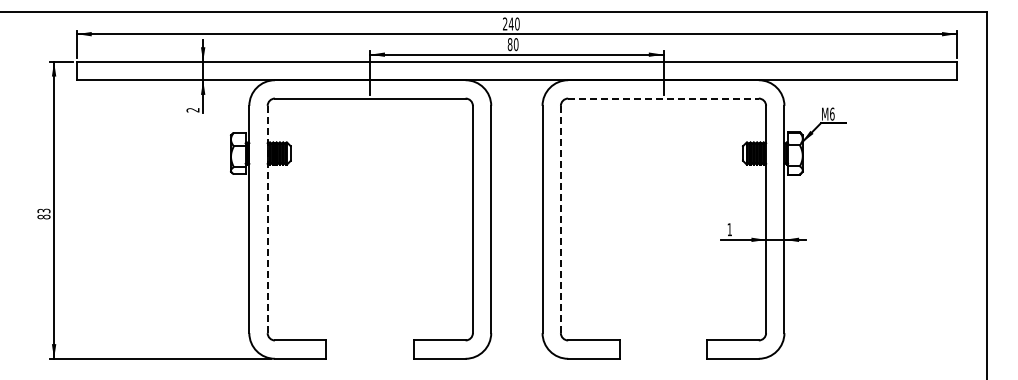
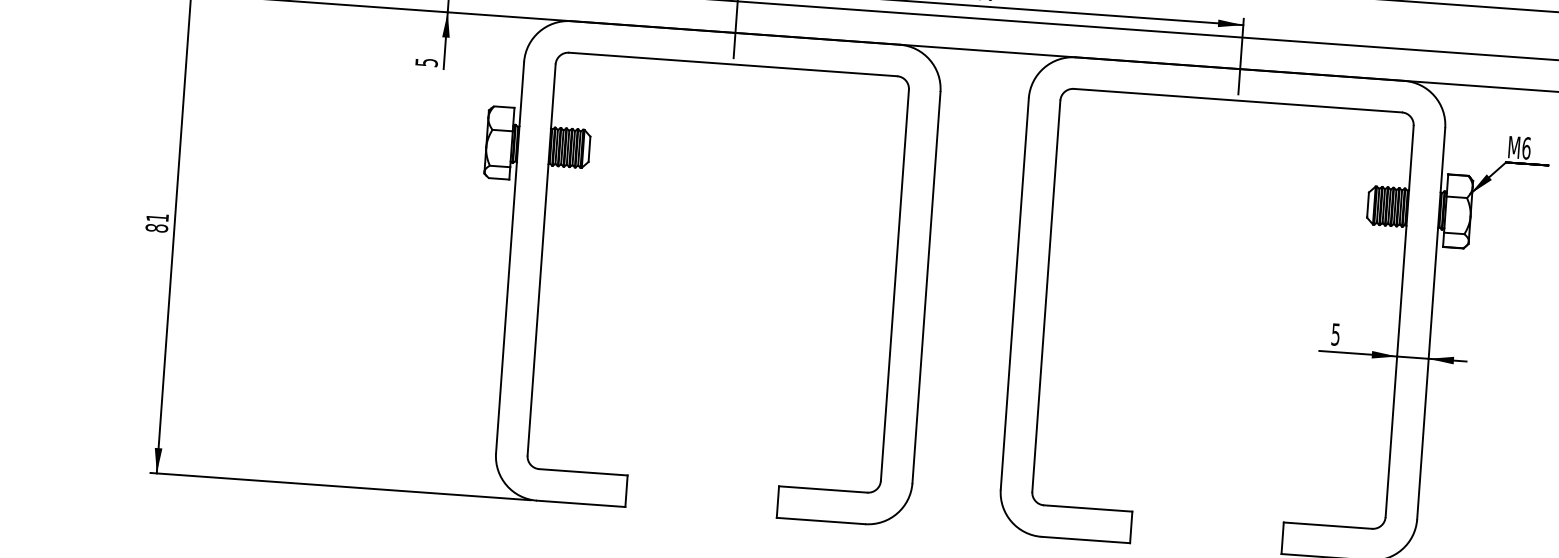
line: (664, 98) -> (1239, 100), dashed -> solid
text: (192, 110) -> (425, 63), 2 -> 5
text: (43, 210) -> (156, 216), 83 -> 81
line: (267, 219) -> (541, 259), dashed -> solid
line: (560, 219) -> (1045, 296), dashed -> solid
text: (729, 229) -> (1335, 334), 1 -> 5

